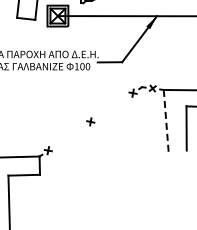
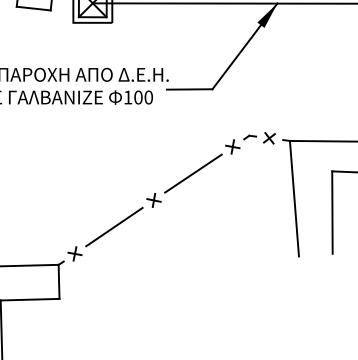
line: (111, 107) -> (192, 173), added
line: (166, 121) -> (294, 199), dashed -> solid
line: (69, 135) -> (114, 225), added

